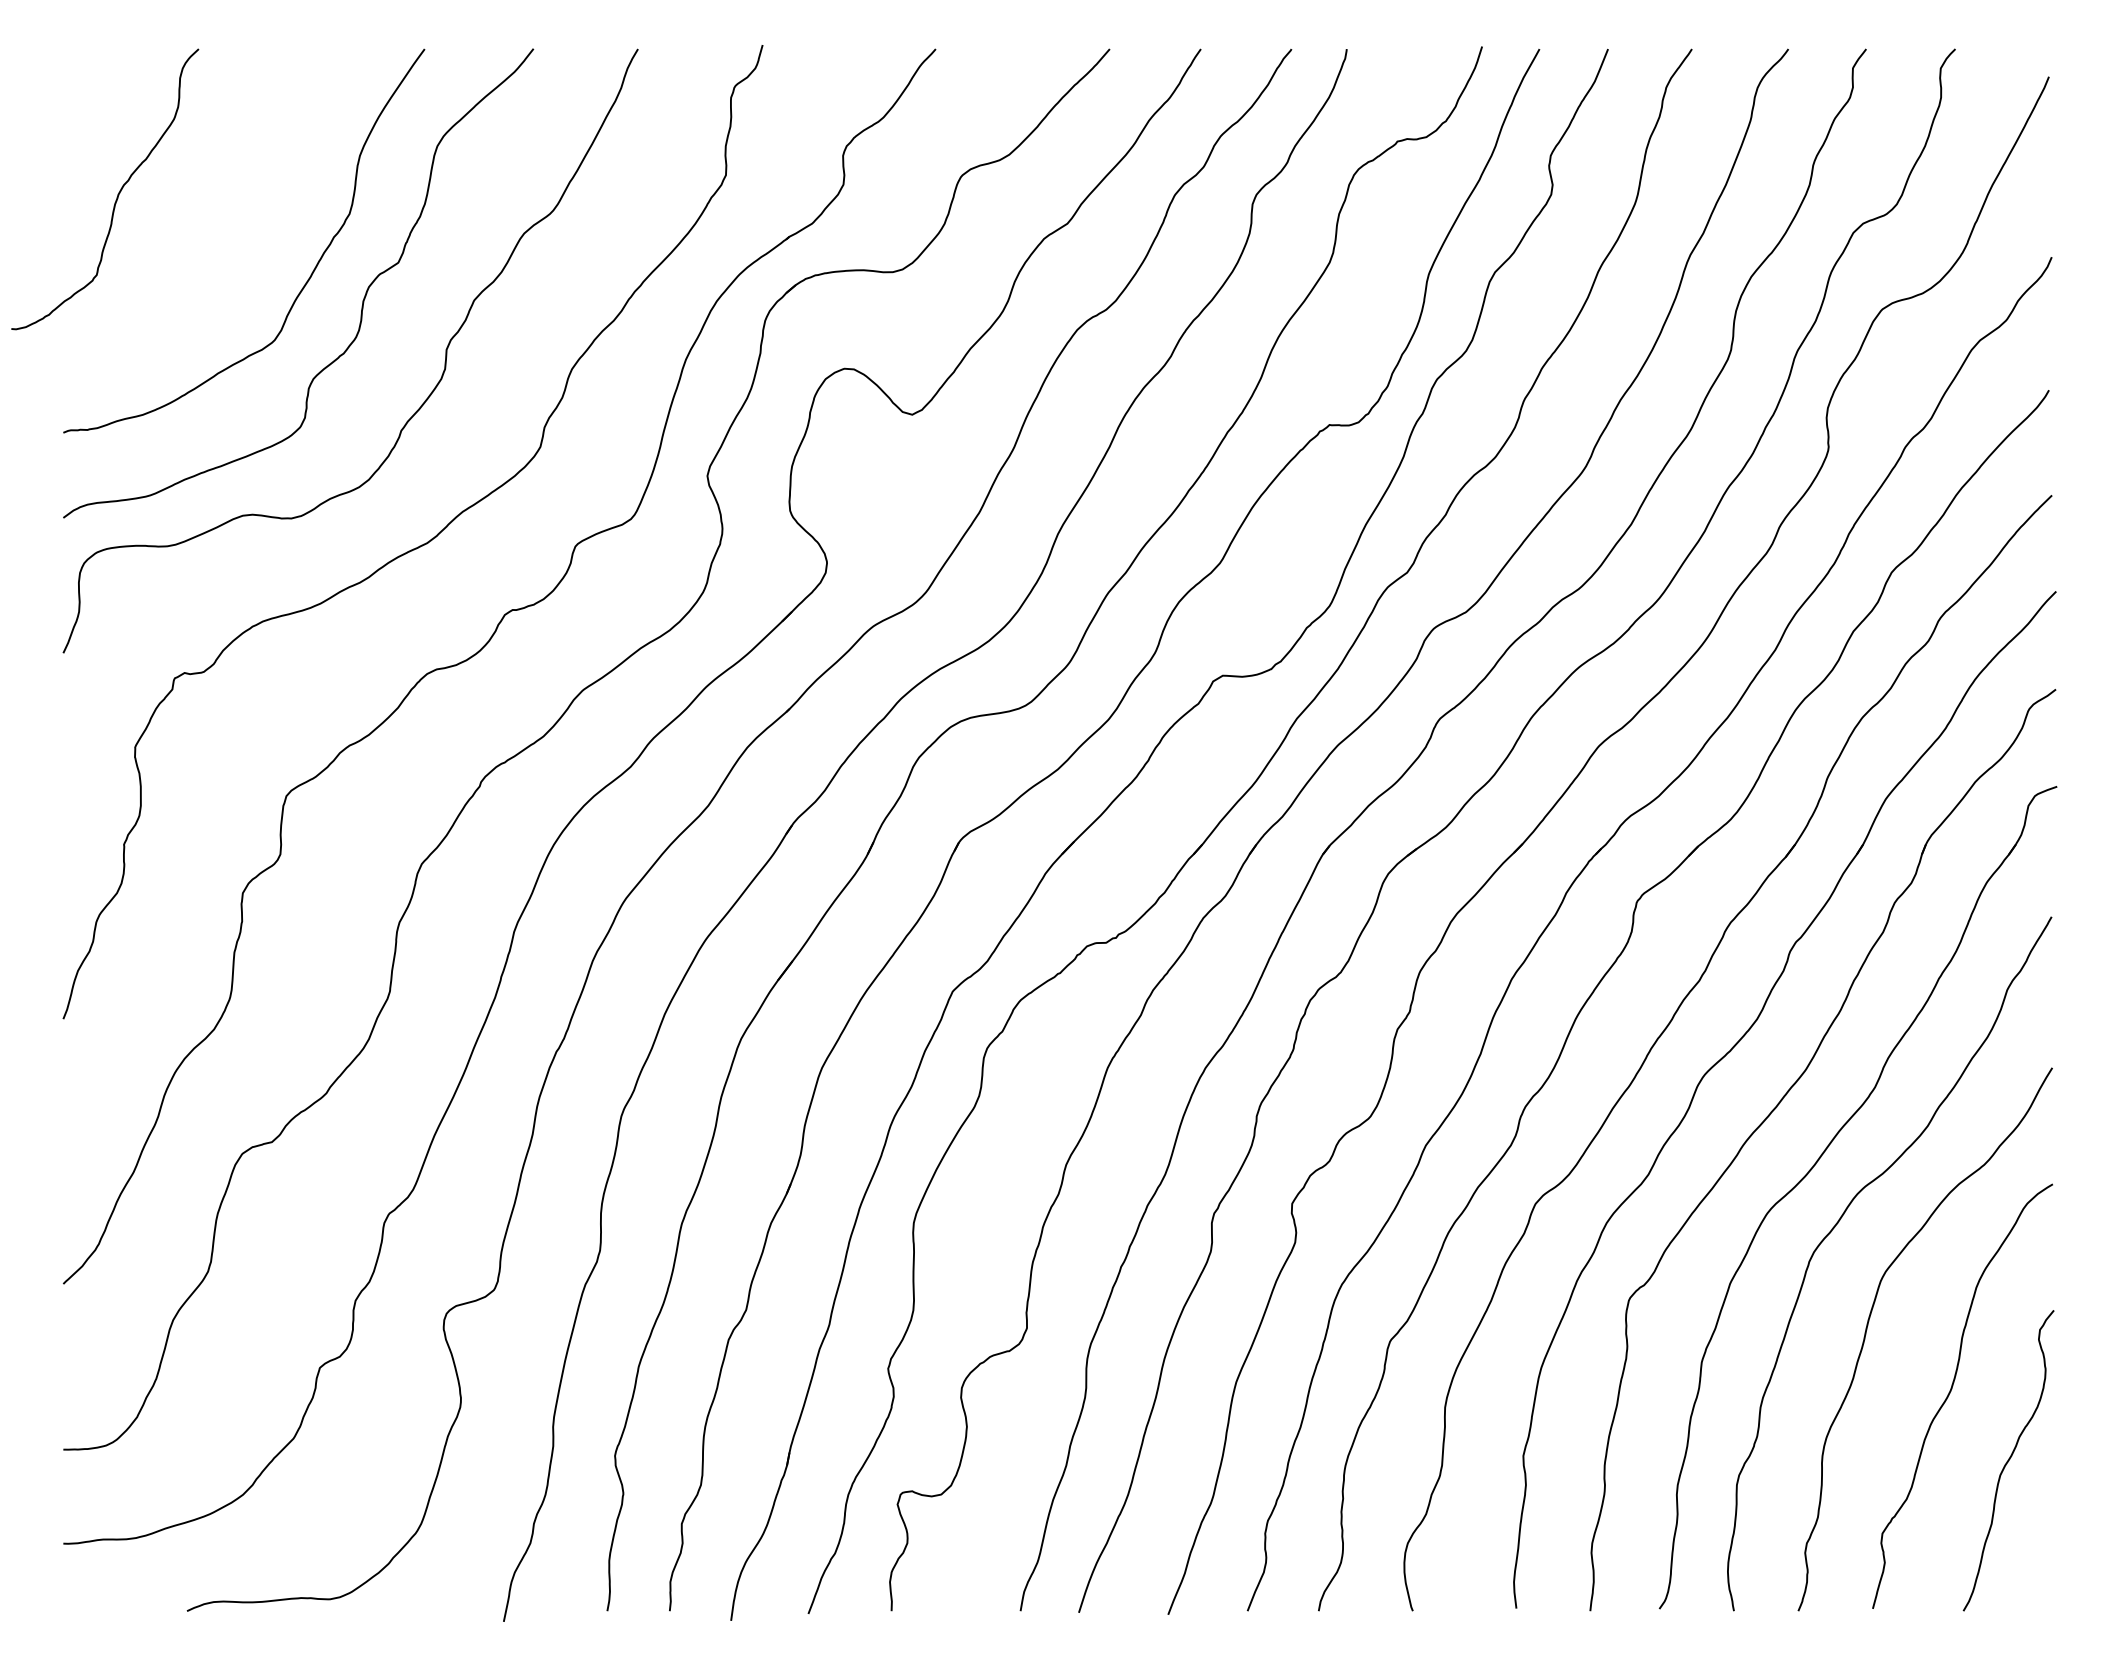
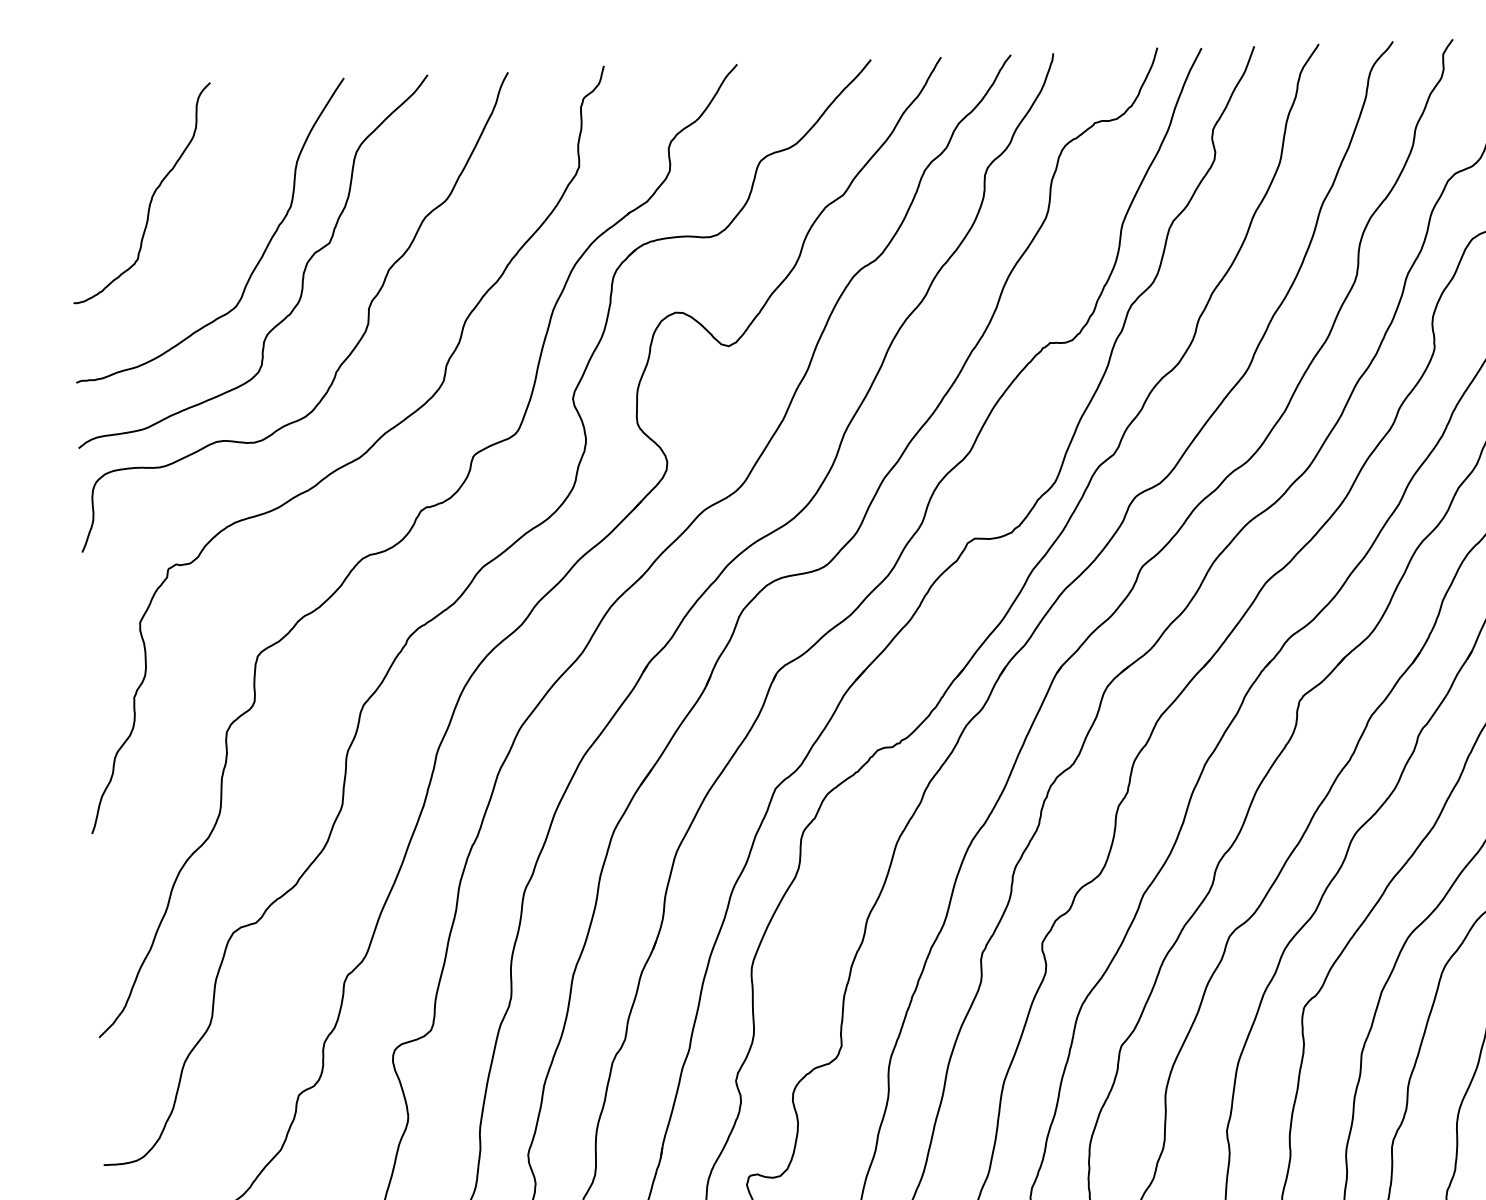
curve: (117, 194) -> (151, 196), moved

